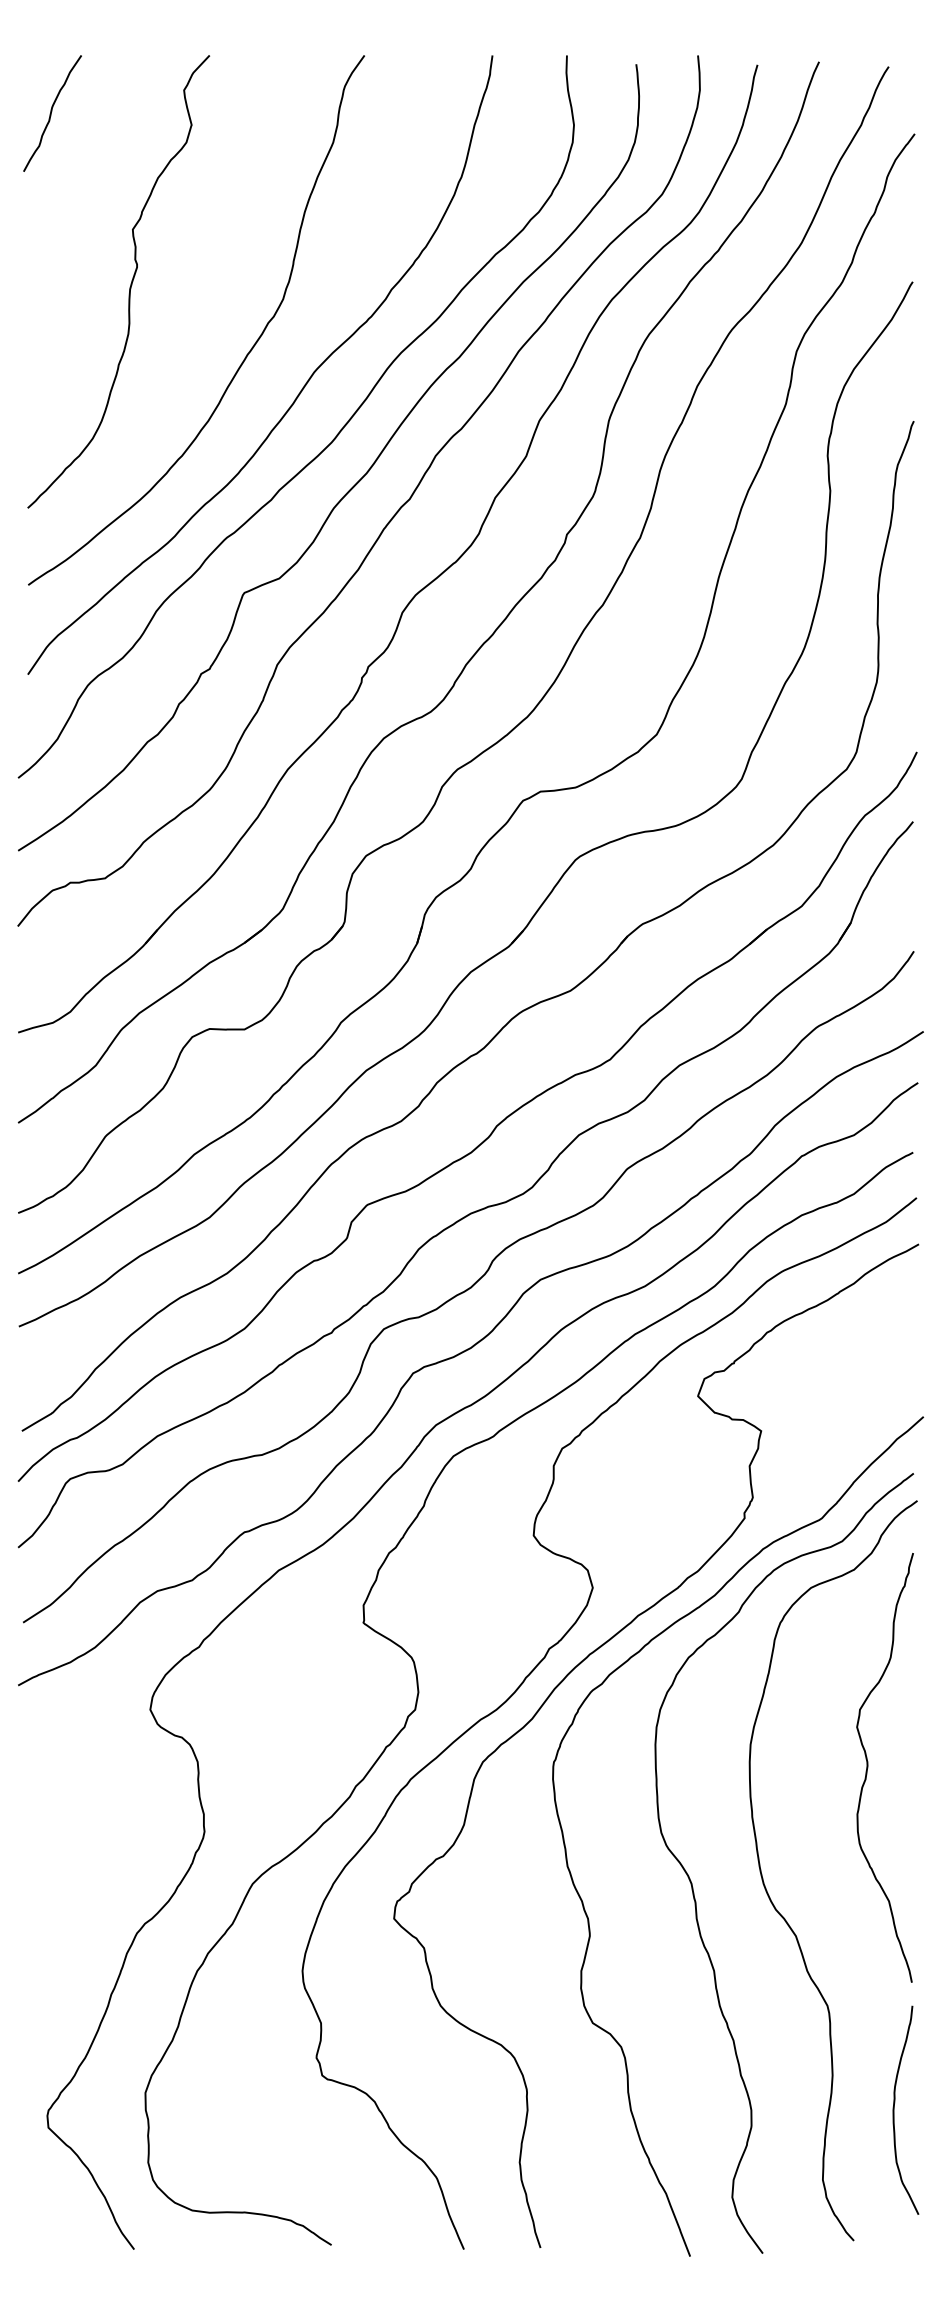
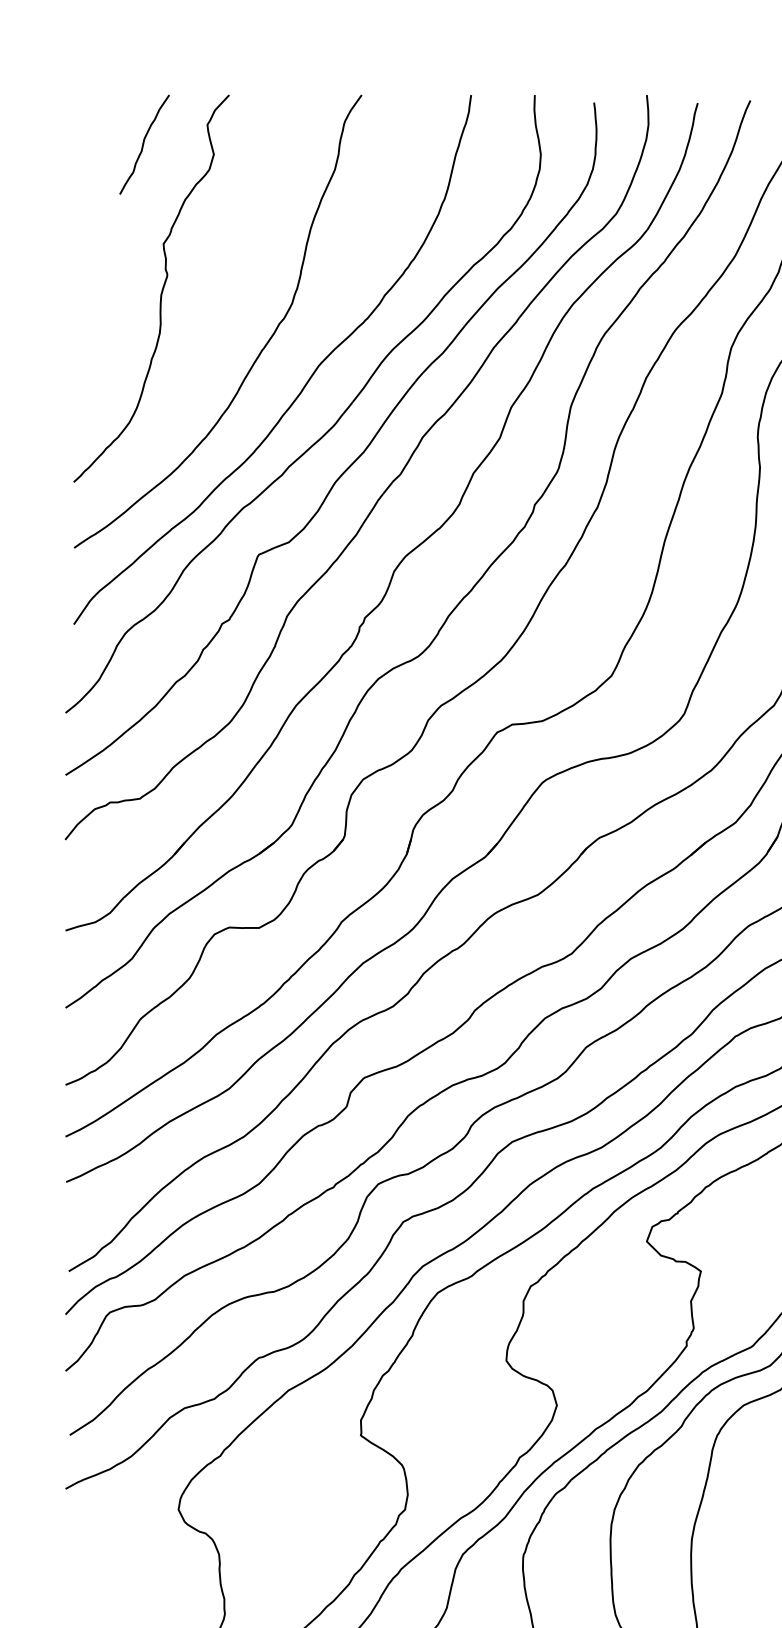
curve: (51, 113) -> (143, 144), moved

